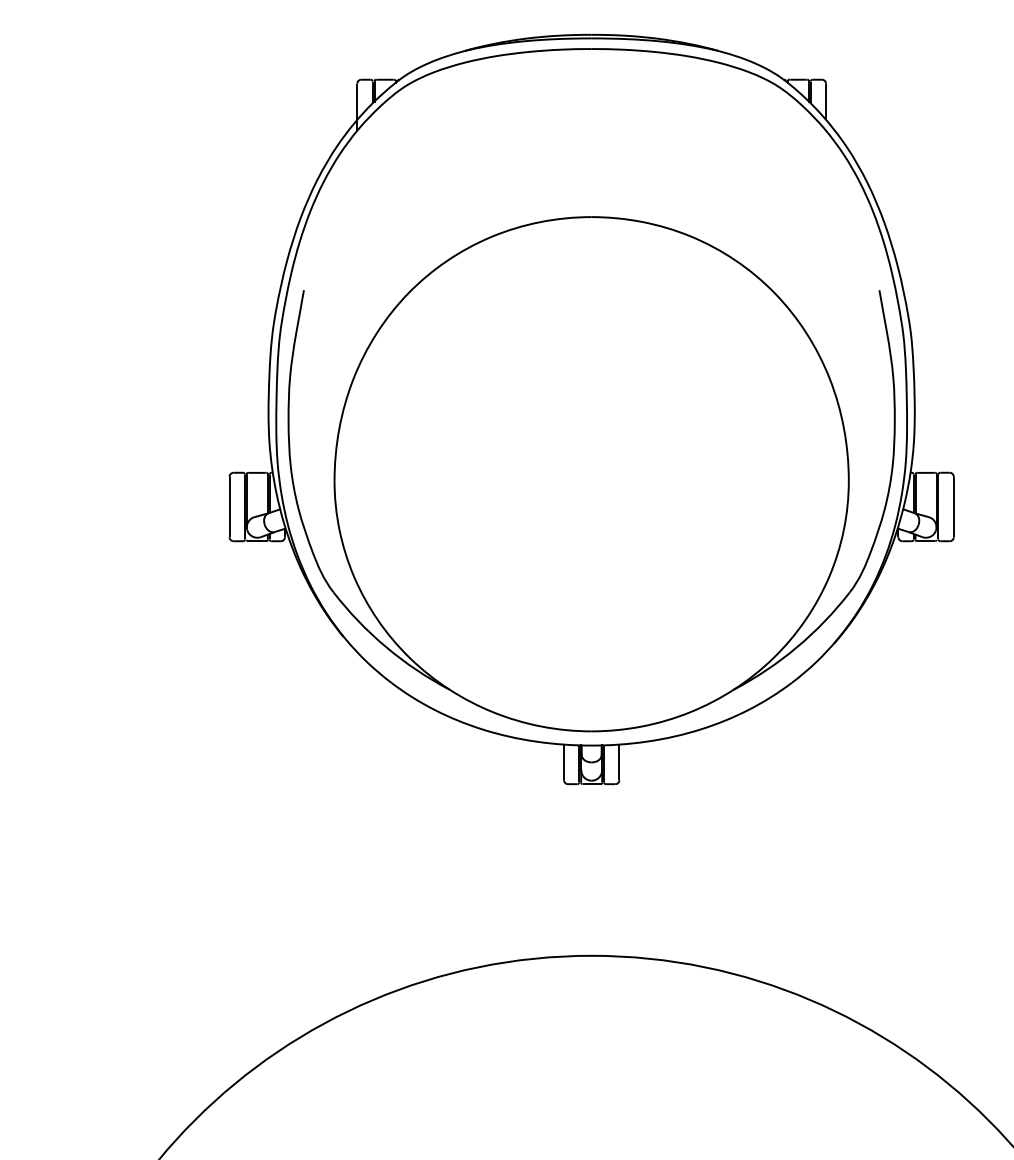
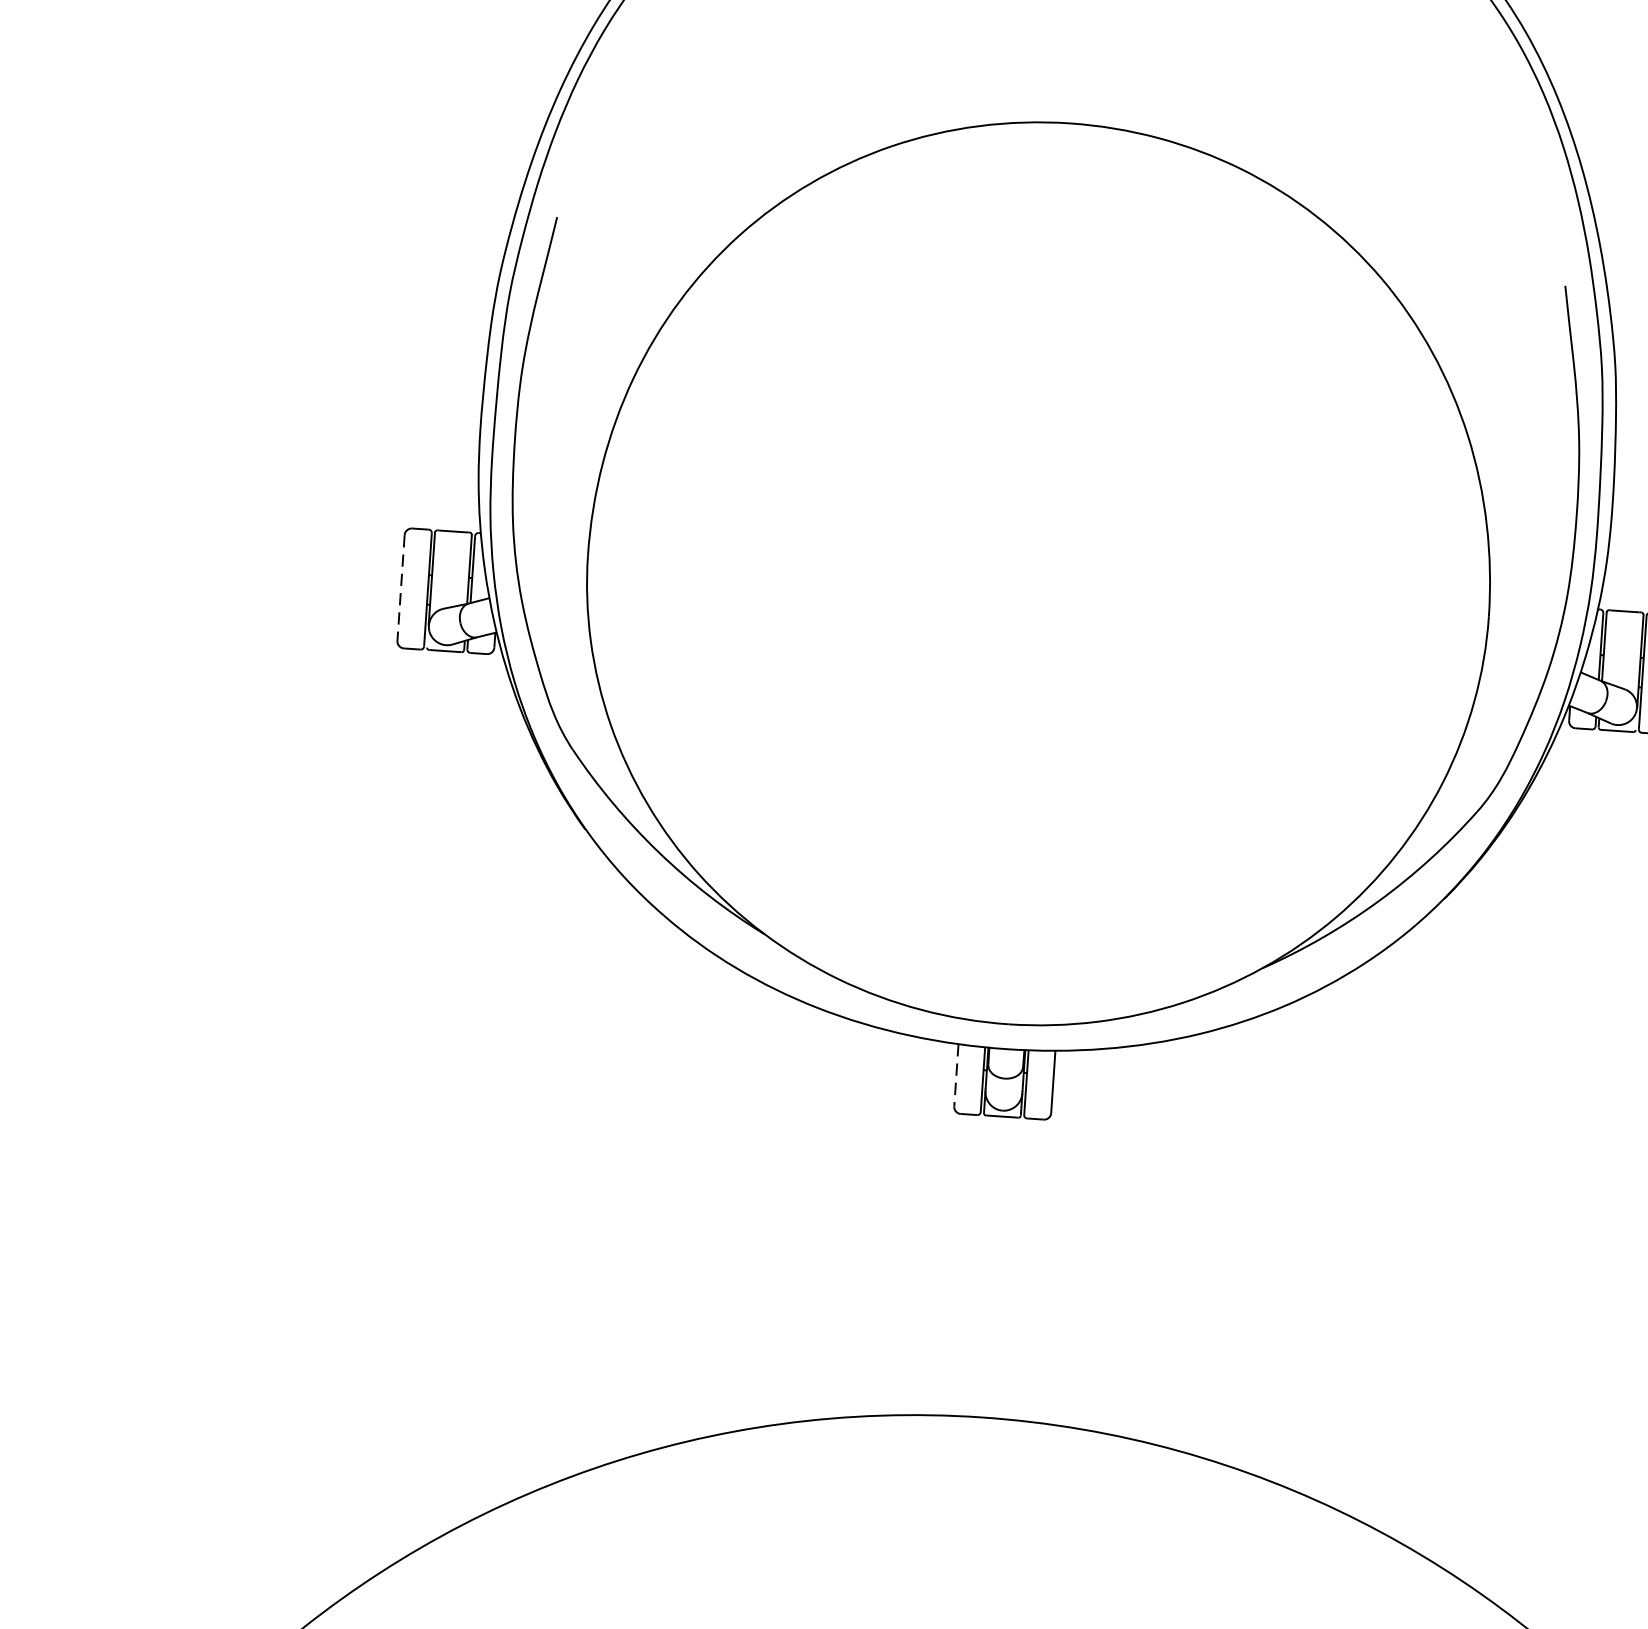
line: (229, 507) -> (400, 588), solid -> dashed
line: (564, 762) -> (957, 1075), solid -> dashed

